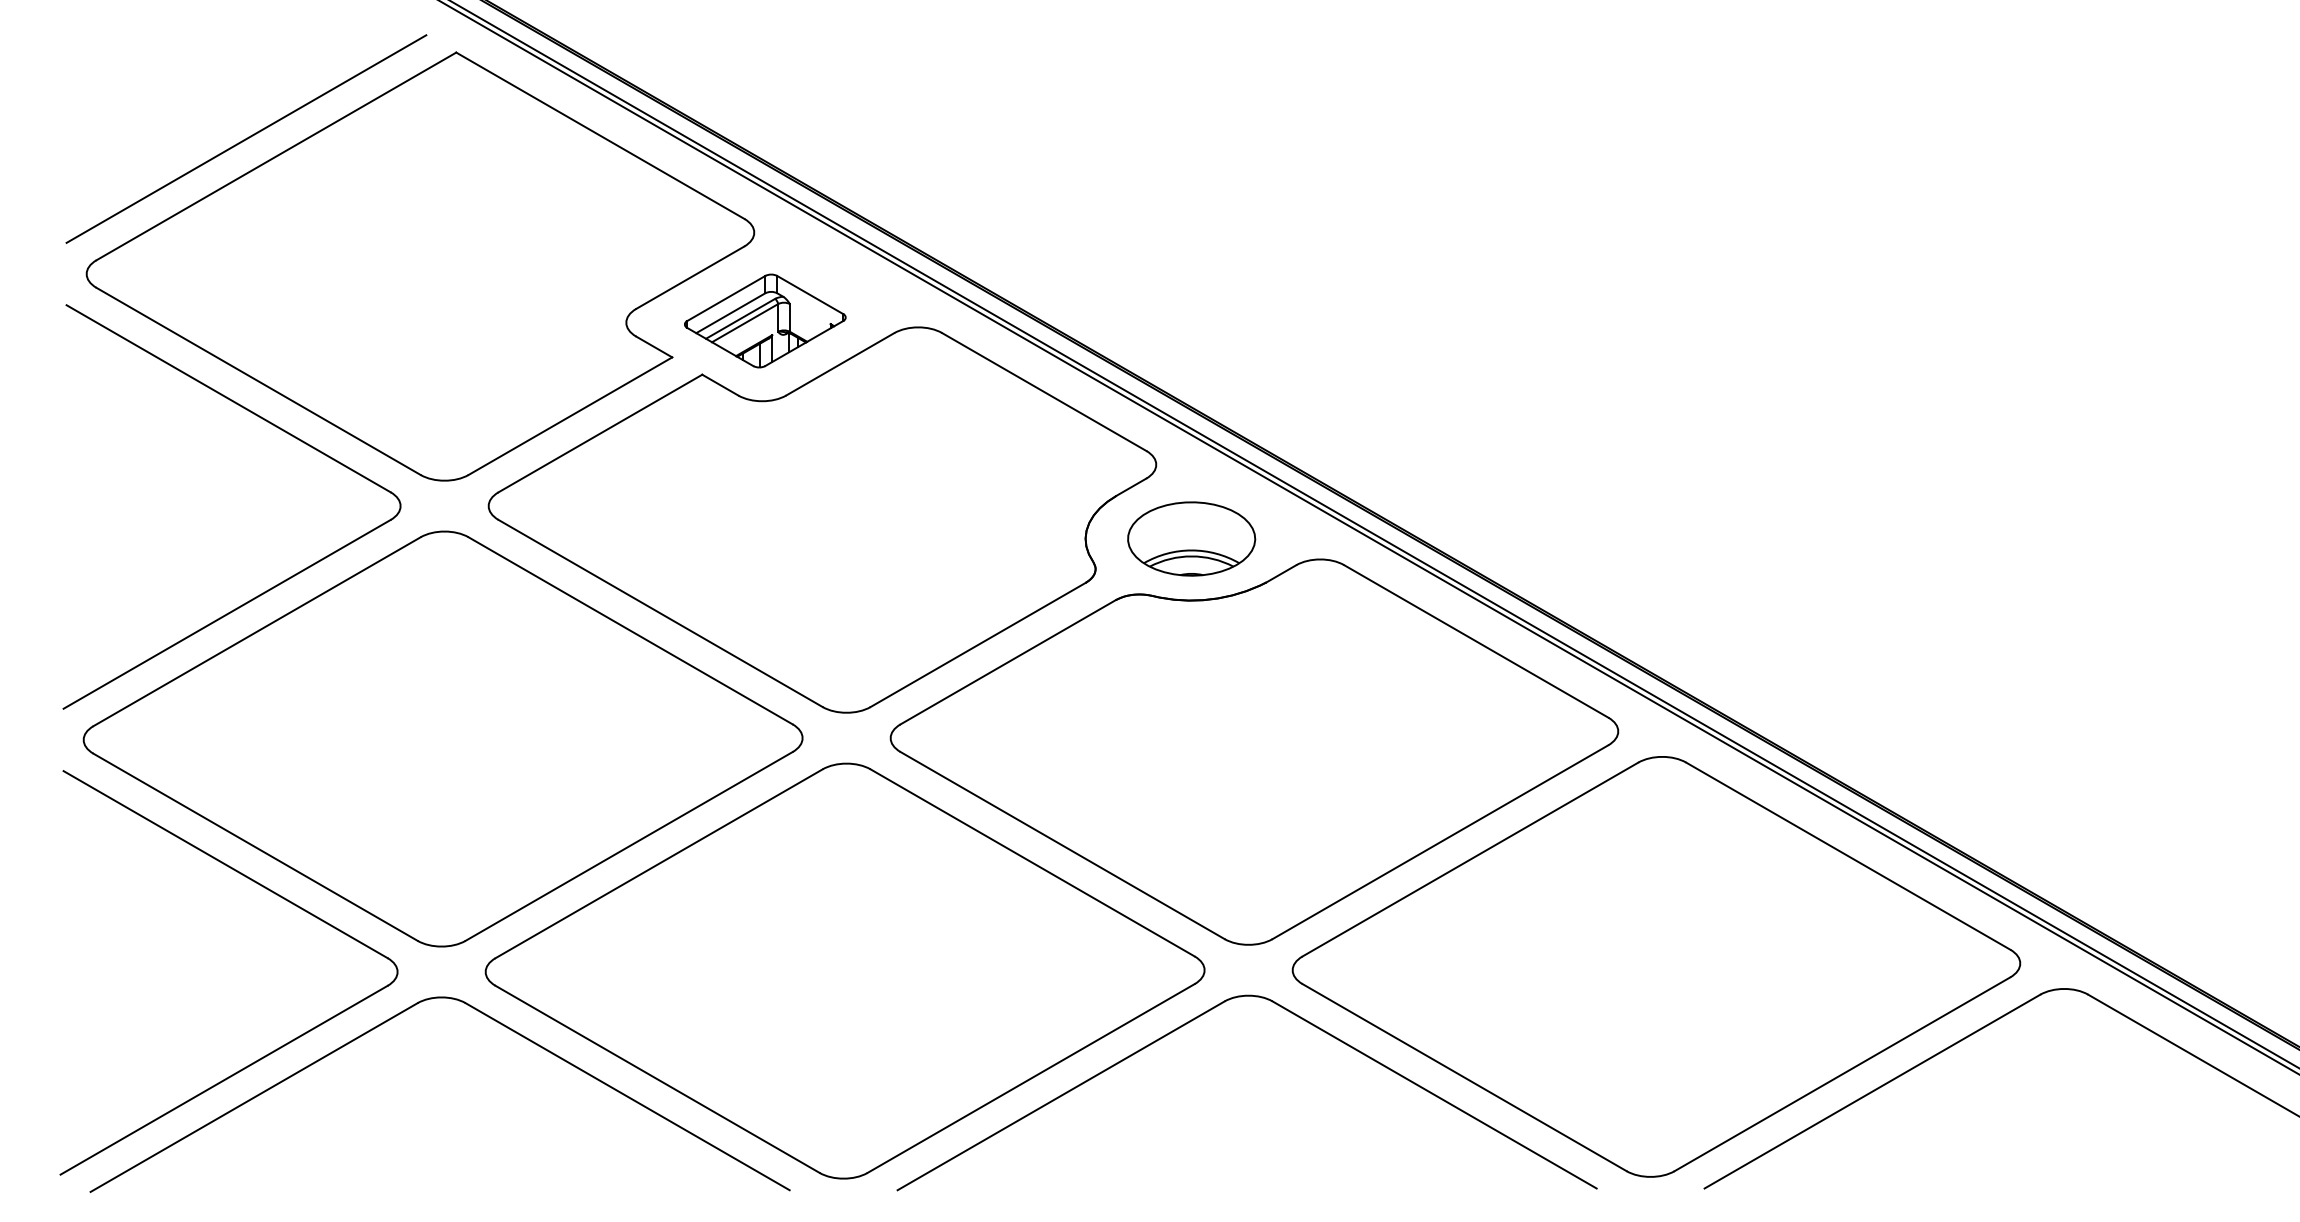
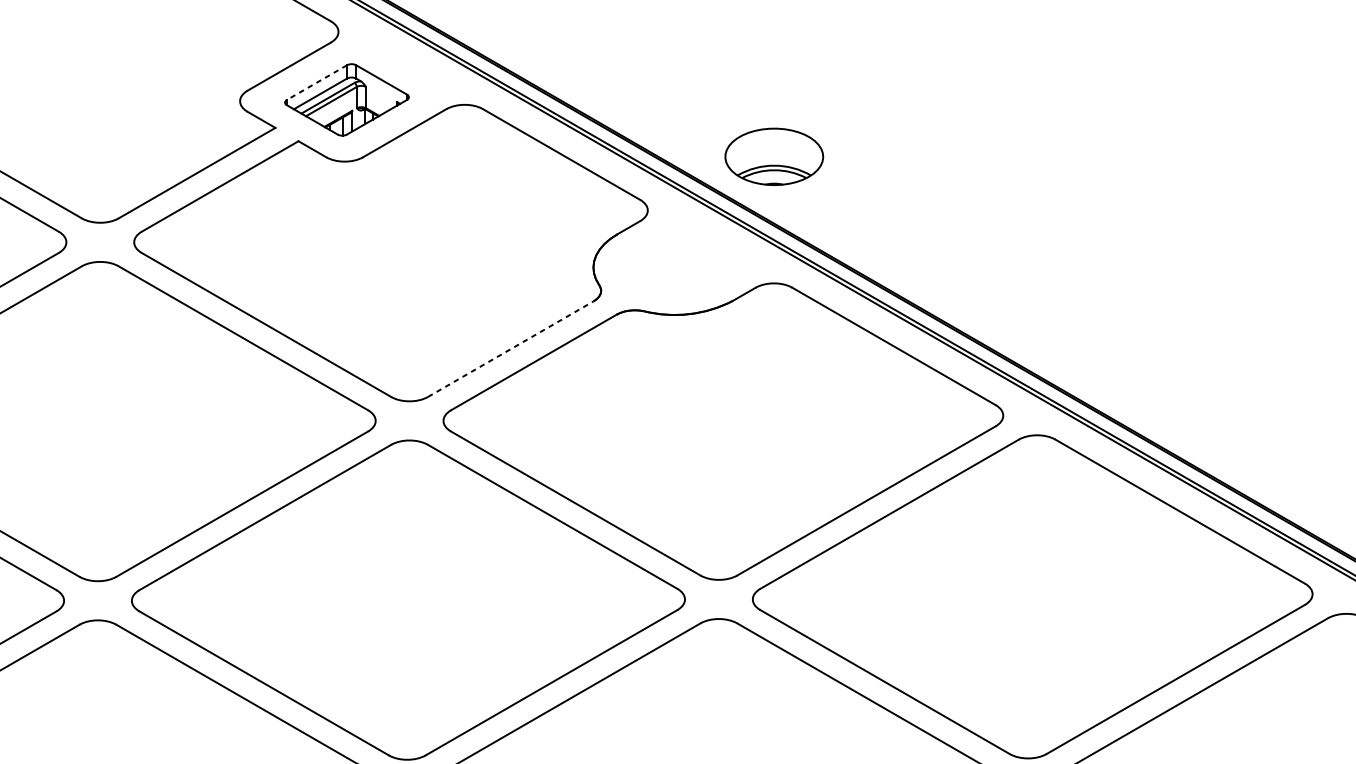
line: (725, 298) -> (316, 82), solid -> dashed
part: (1191, 538) -> (774, 156), moved
line: (978, 644) -> (511, 348), solid -> dashed

